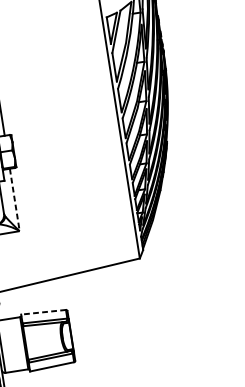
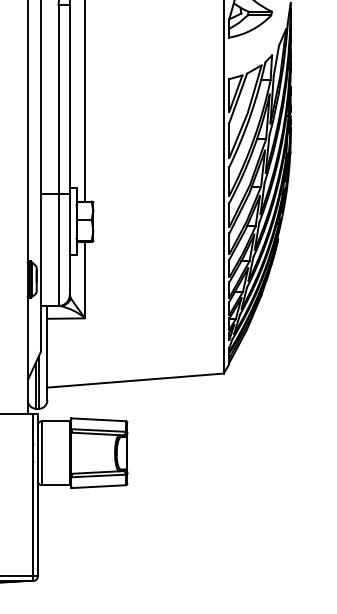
line: (15, 200) -> (85, 280), dashed -> solid
line: (43, 312) -> (98, 419), dashed -> solid

